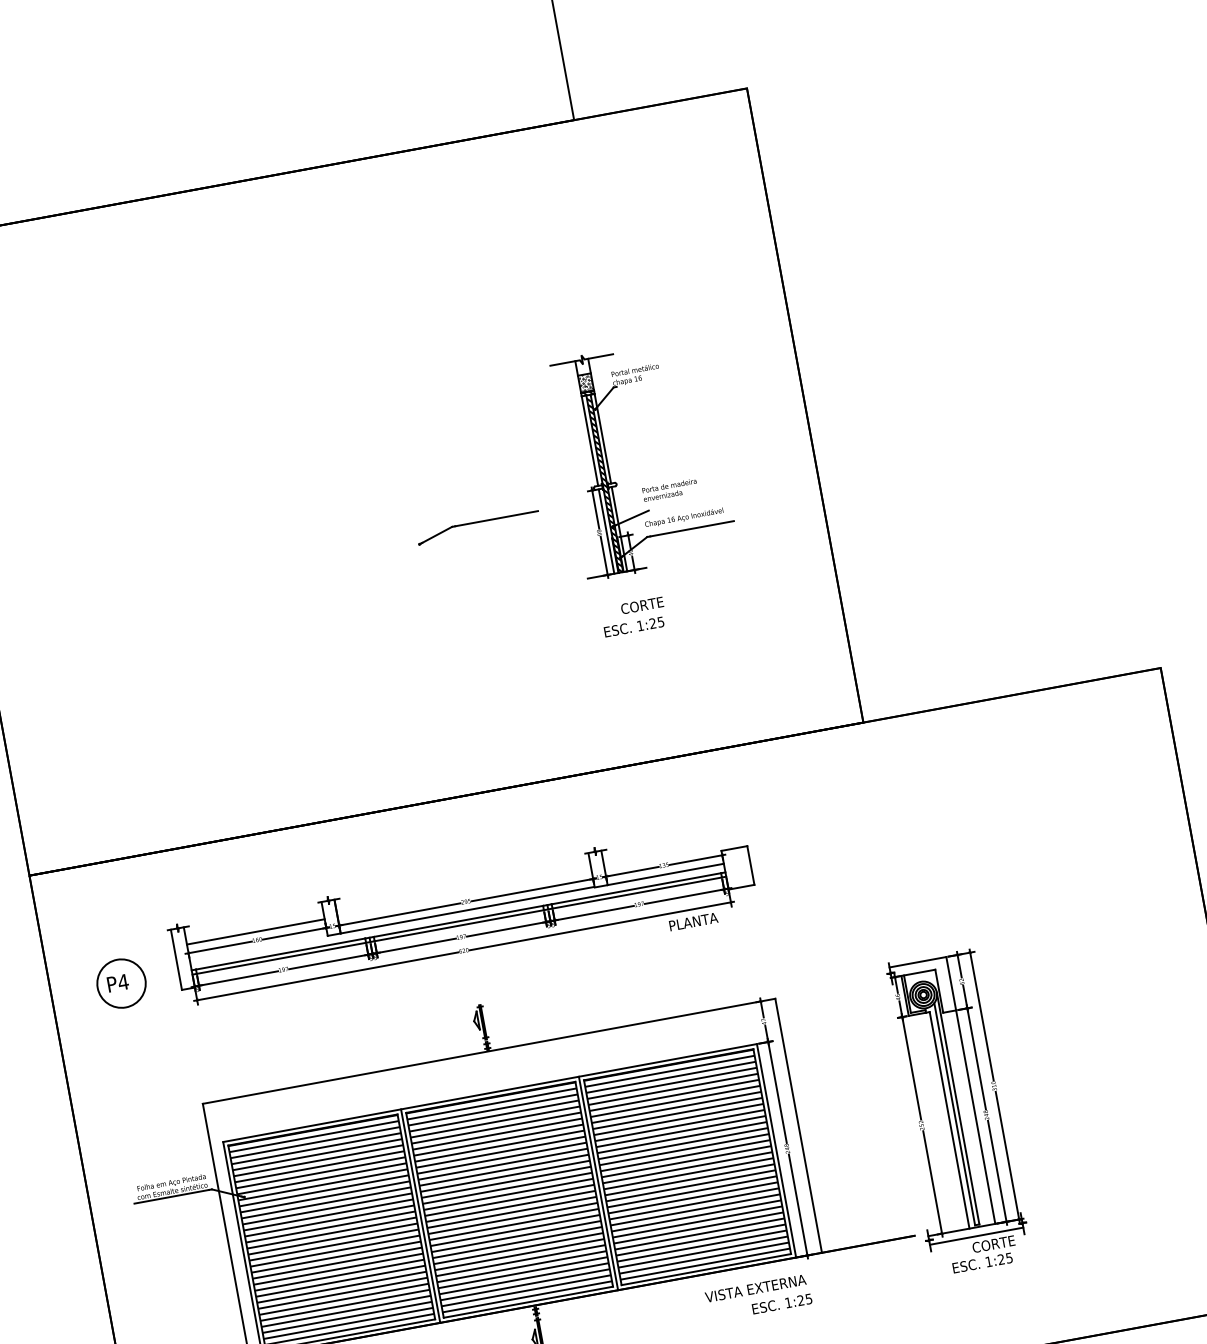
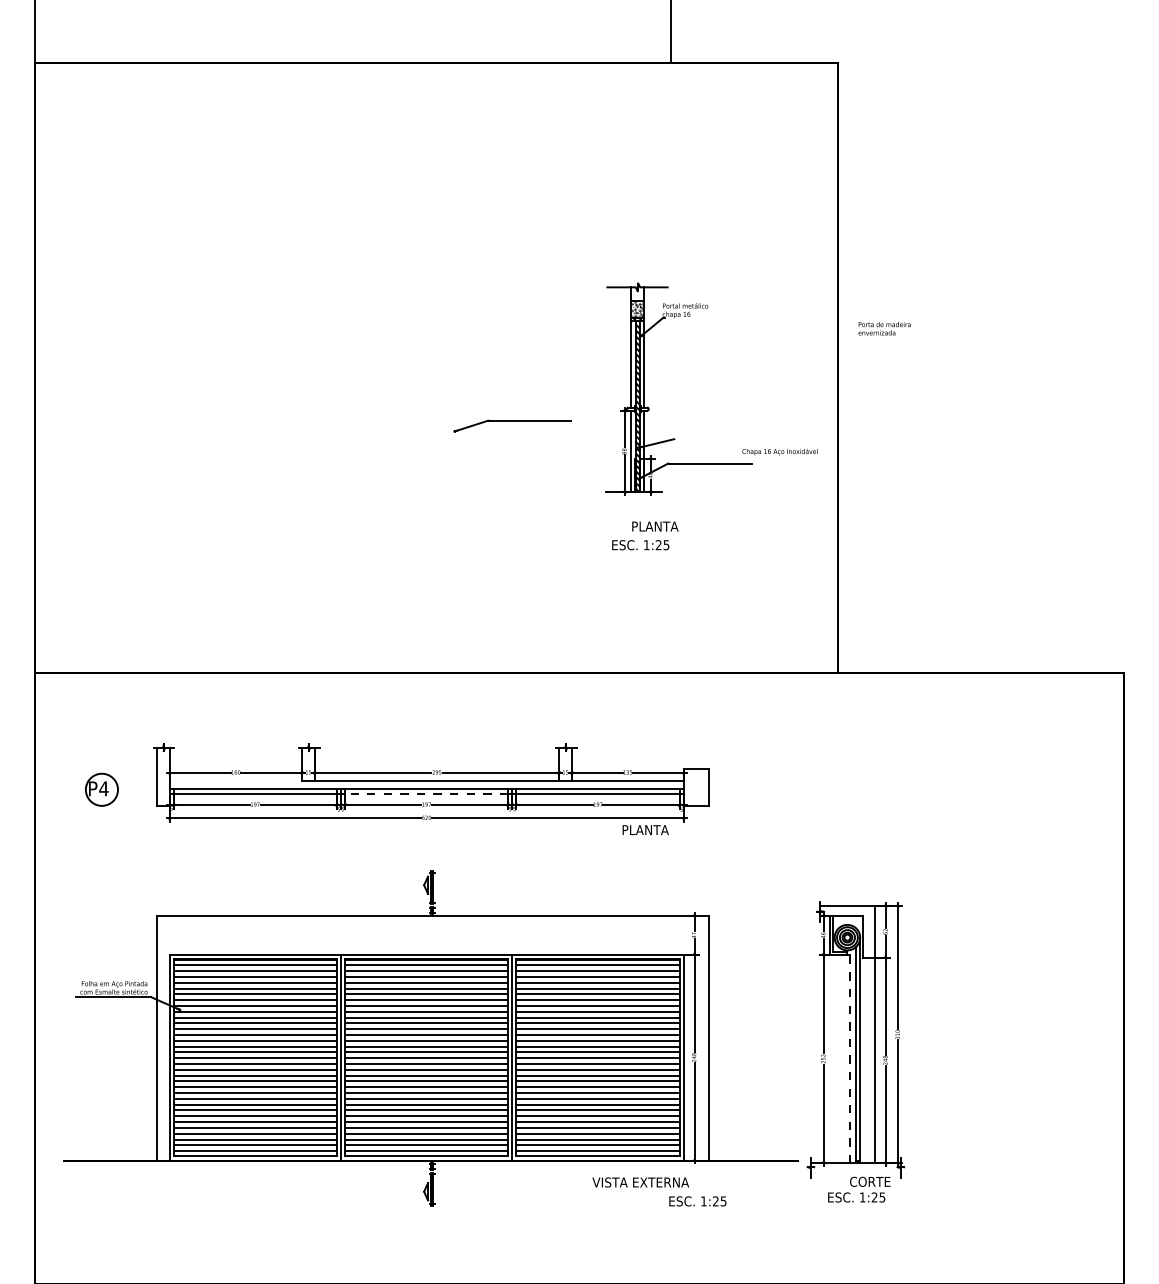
text: (669, 489) -> (884, 328), moved
text: (683, 517) -> (779, 451), moved
text: (644, 604) -> (654, 526), CORTE -> PLANTA
line: (459, 925) -> (426, 793), solid -> dashed
line: (255, 931) -> (235, 764), removed
circle: (121, 983) -> (101, 789), size x0.7
line: (949, 1119) -> (850, 1058), solid -> dashed
line: (976, 1236) -> (855, 1171), removed
text: (781, 1304) -> (697, 1201), moved

